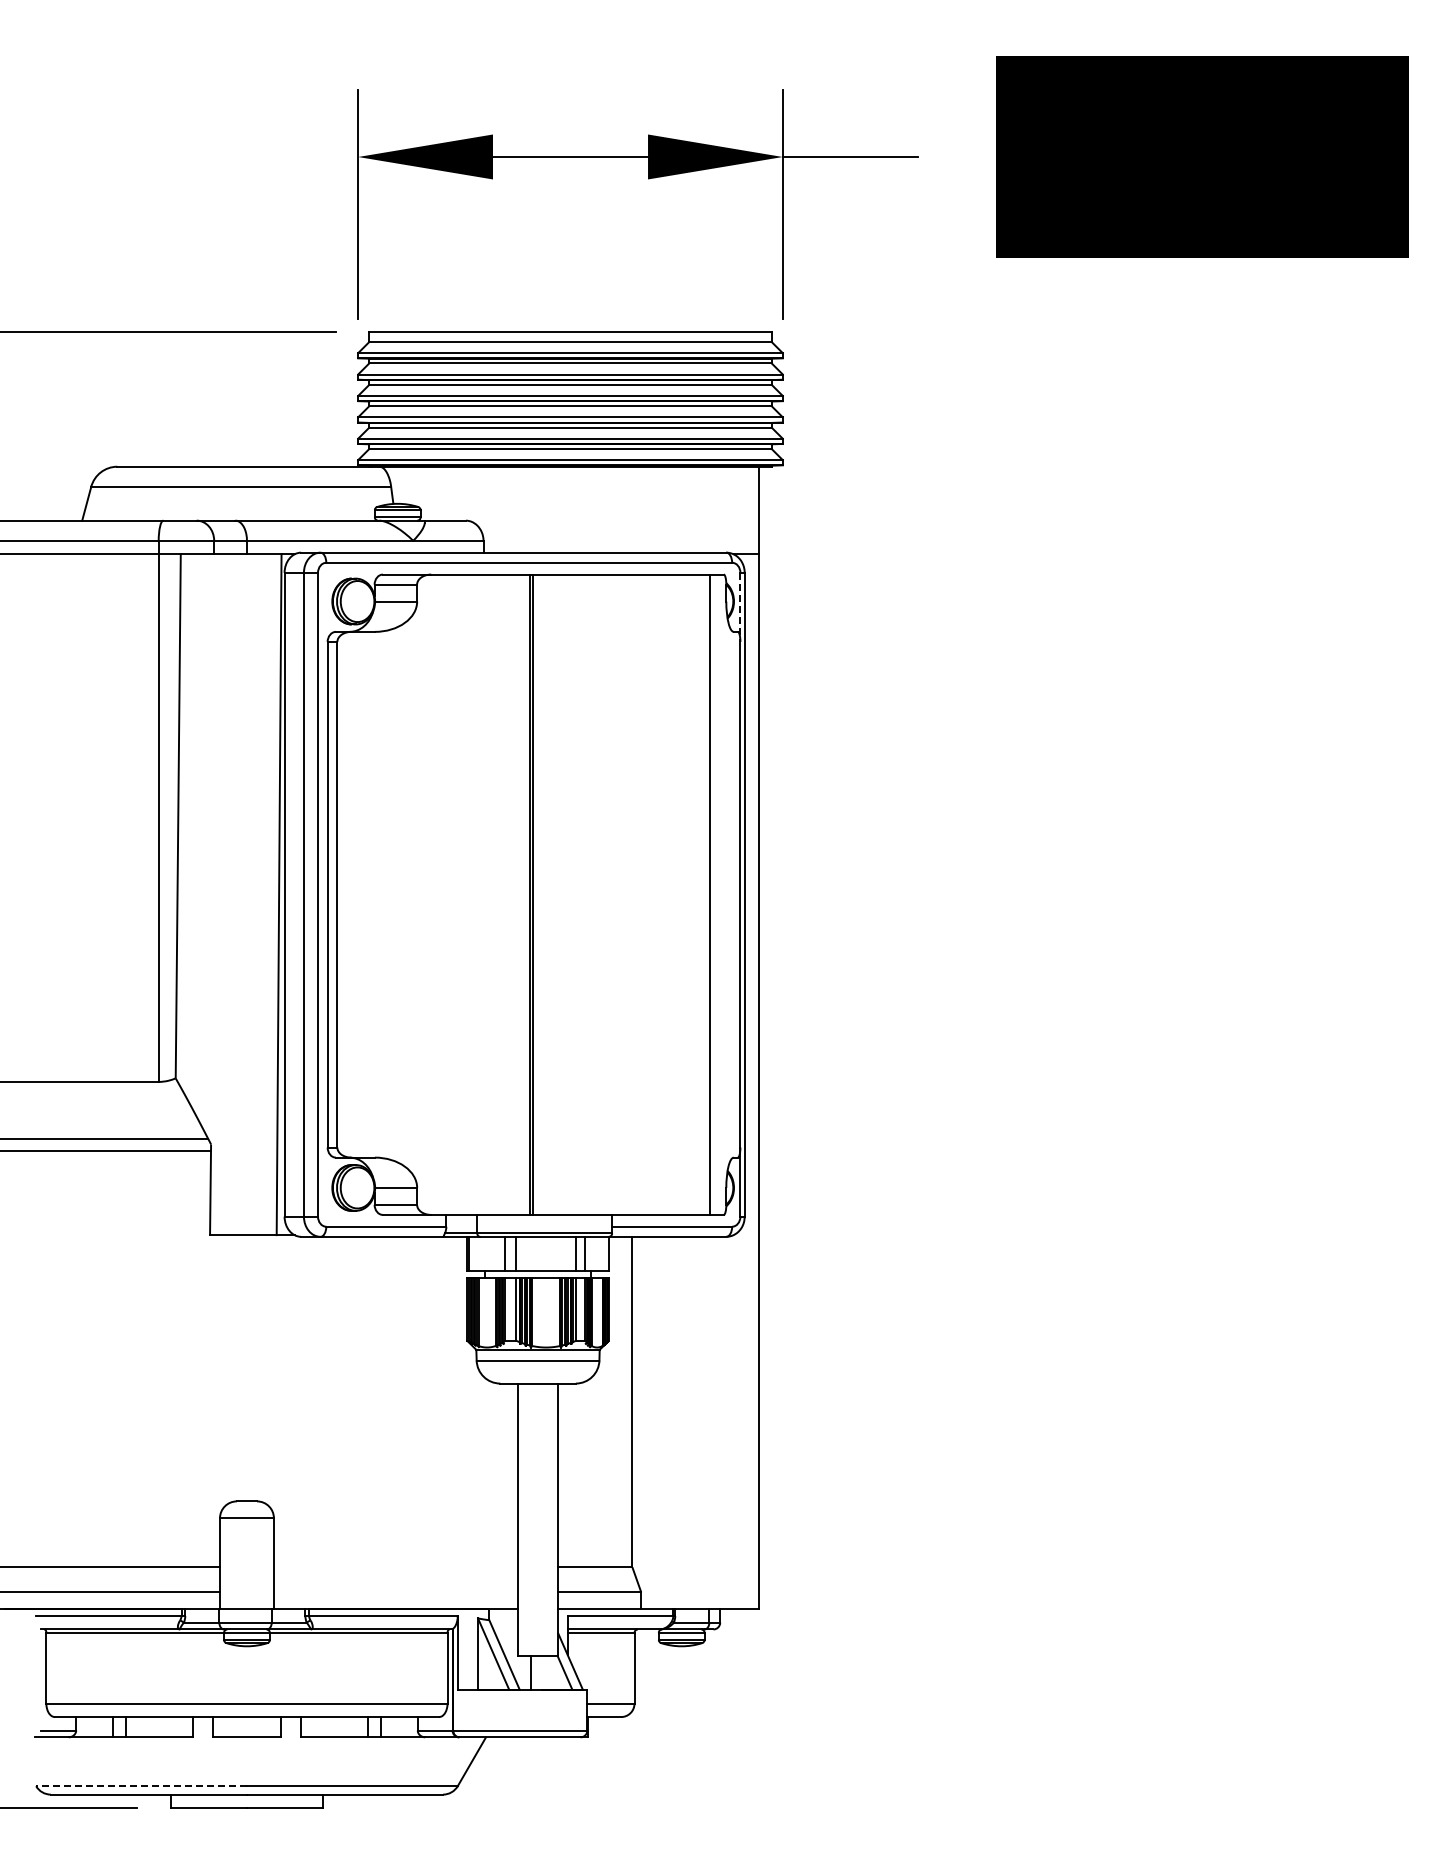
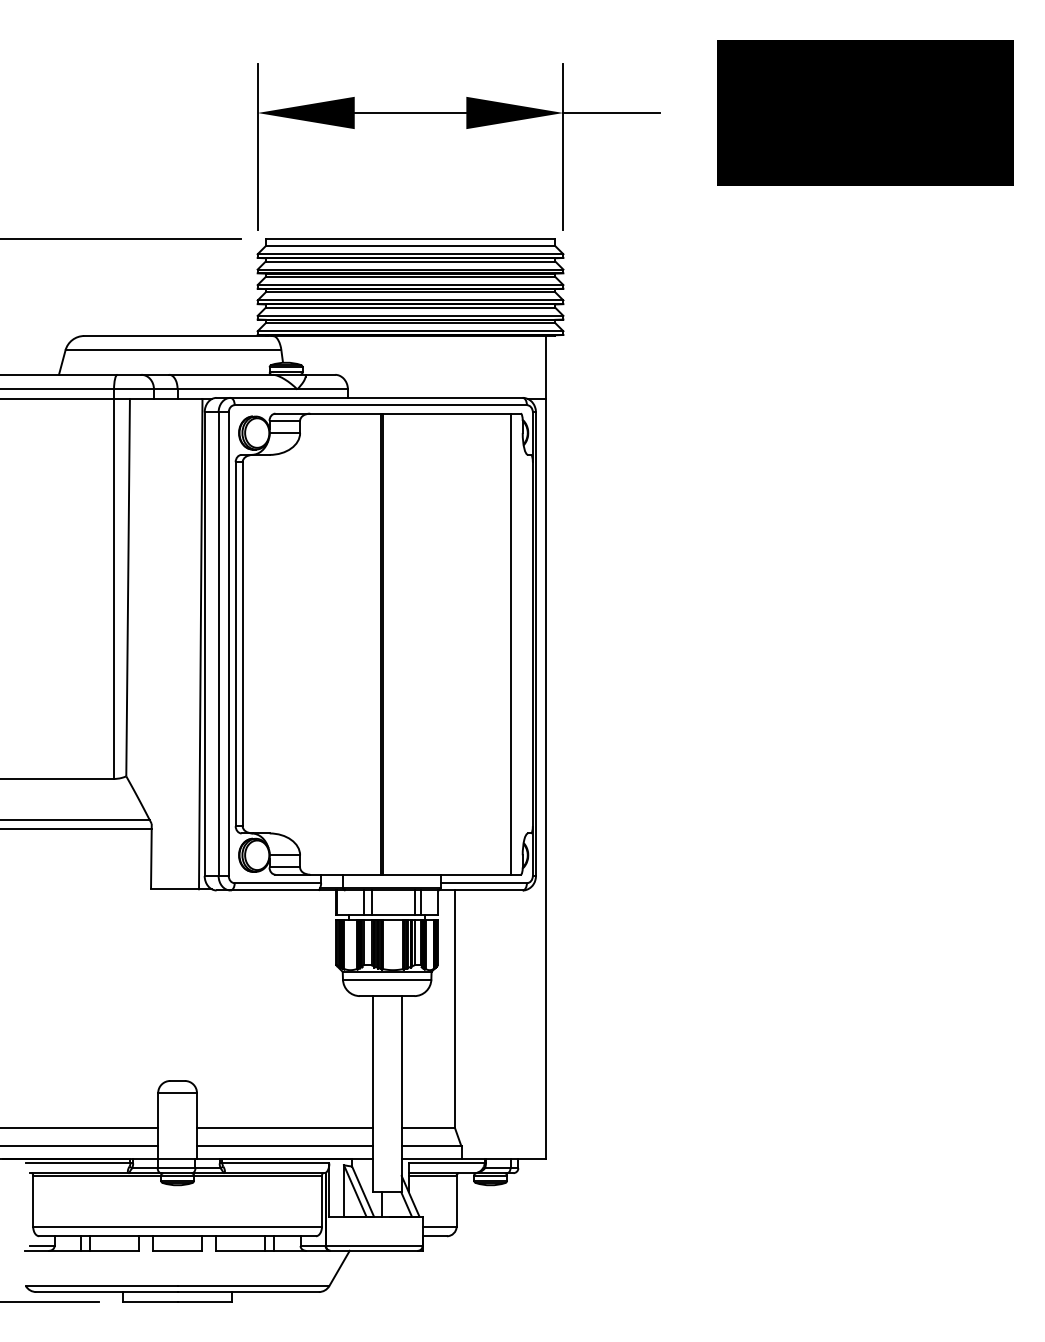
line: (740, 607) -> (532, 437), dashed -> solid
line: (395, 1567) -> (284, 1128), added
line: (395, 1592) -> (284, 1146), added
line: (141, 1786) -> (101, 1286), dashed -> solid

